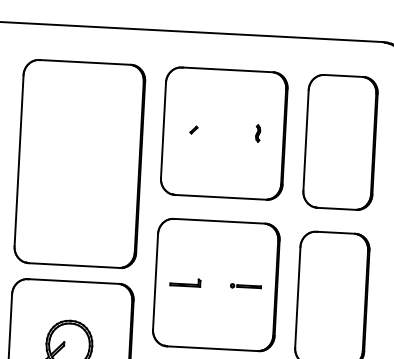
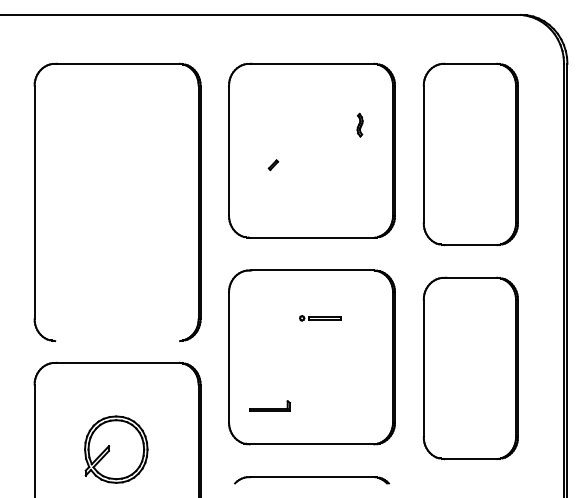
part: (193, 130) -> (273, 165), moved
part: (257, 132) -> (359, 124), moved
line: (74, 265) -> (117, 341), removed
part: (186, 282) -> (270, 405), moved
part: (246, 286) -> (320, 318), moved

